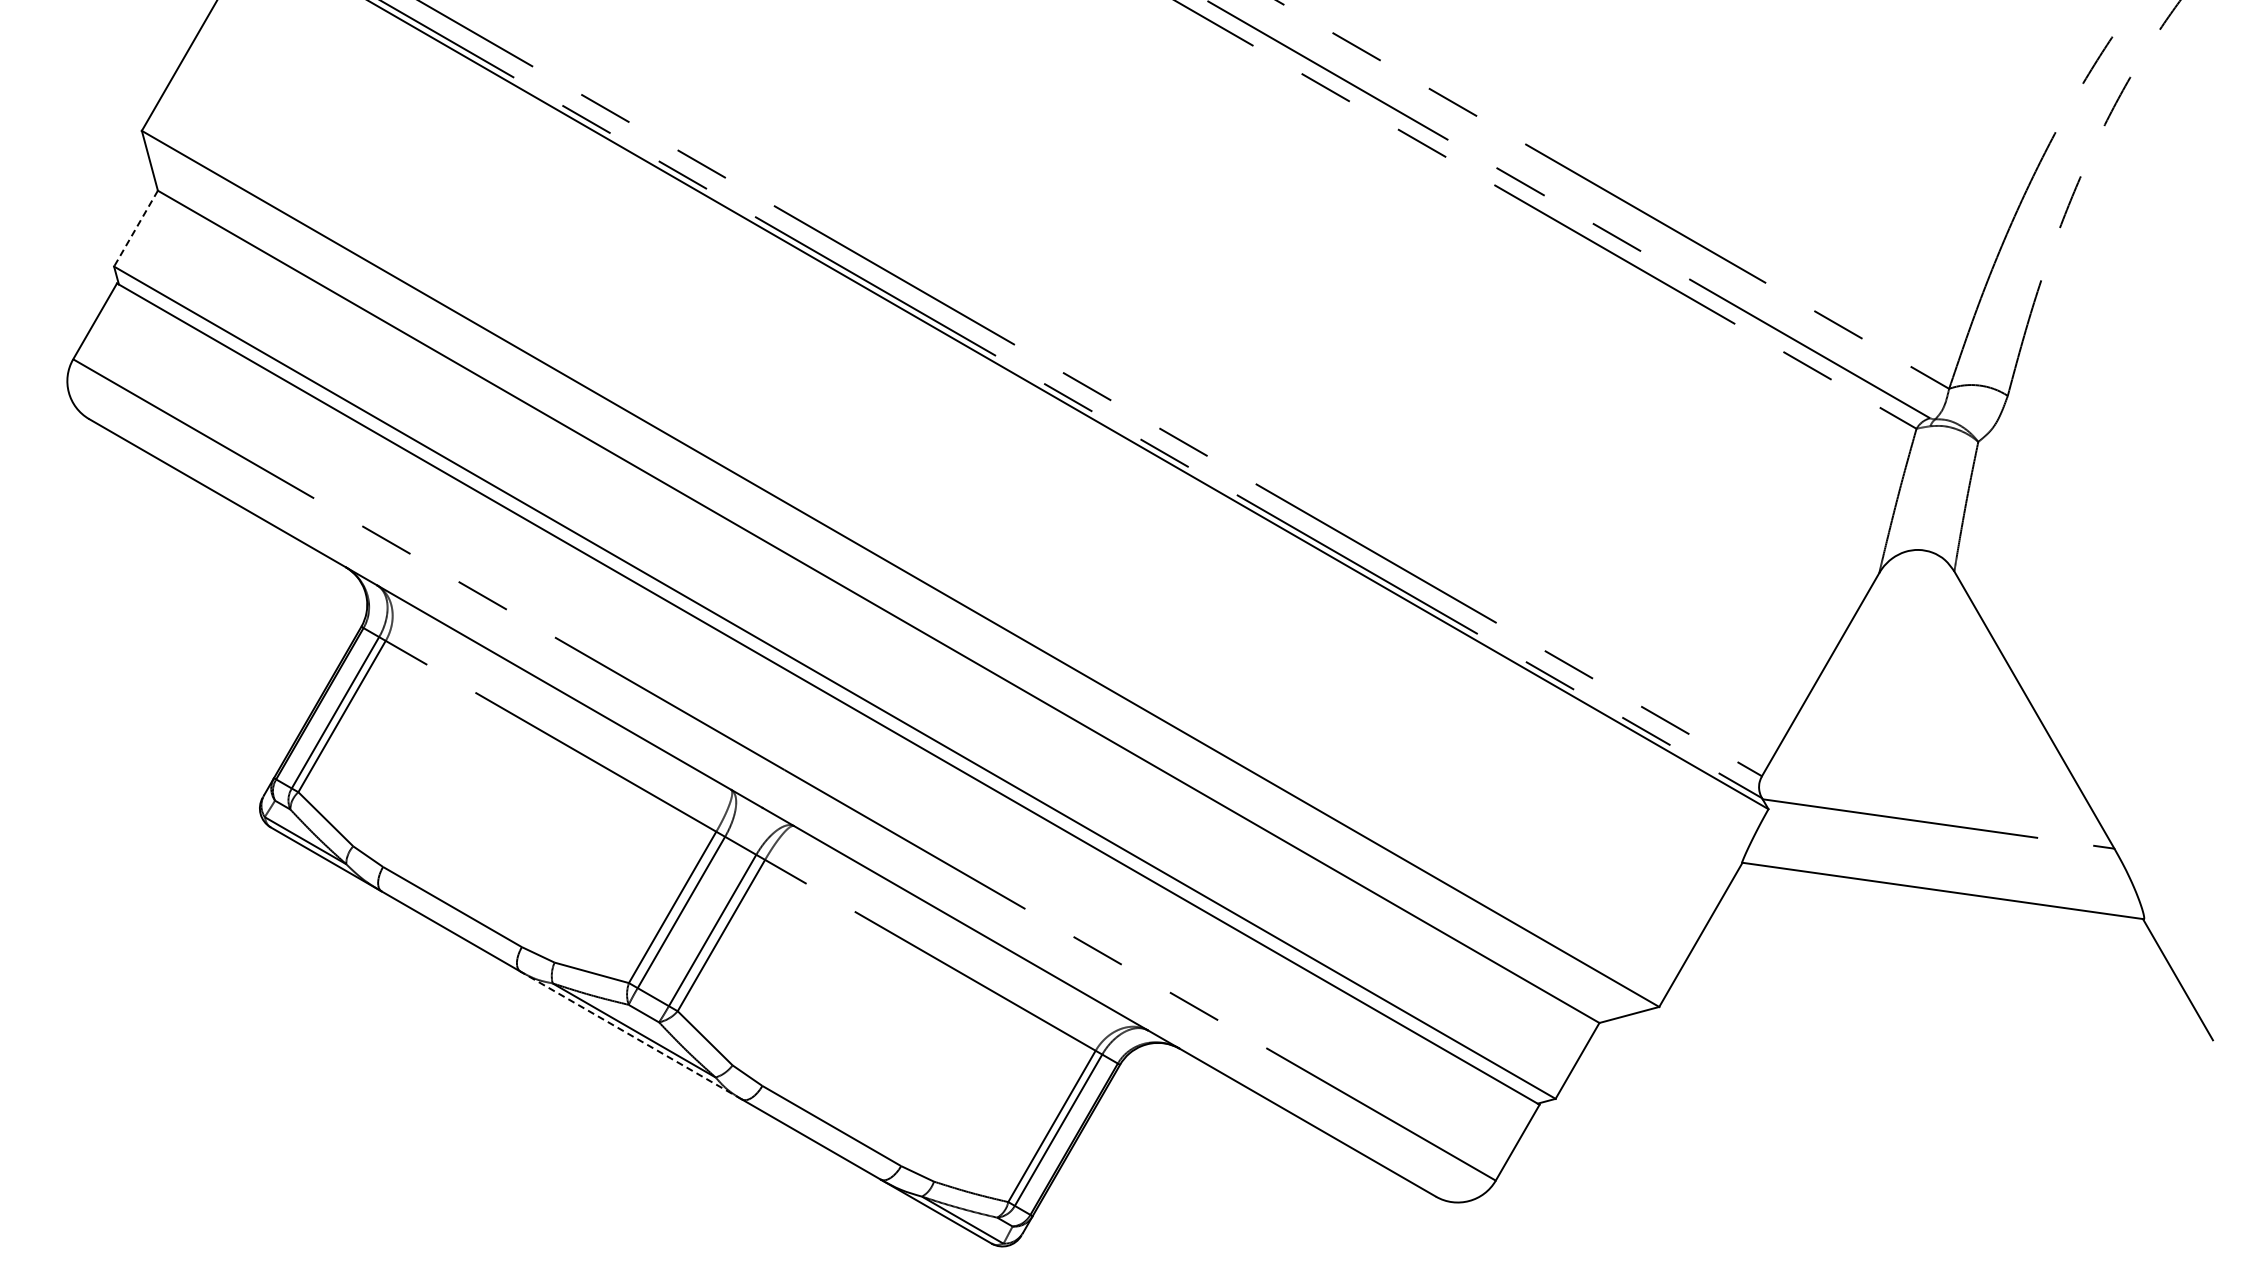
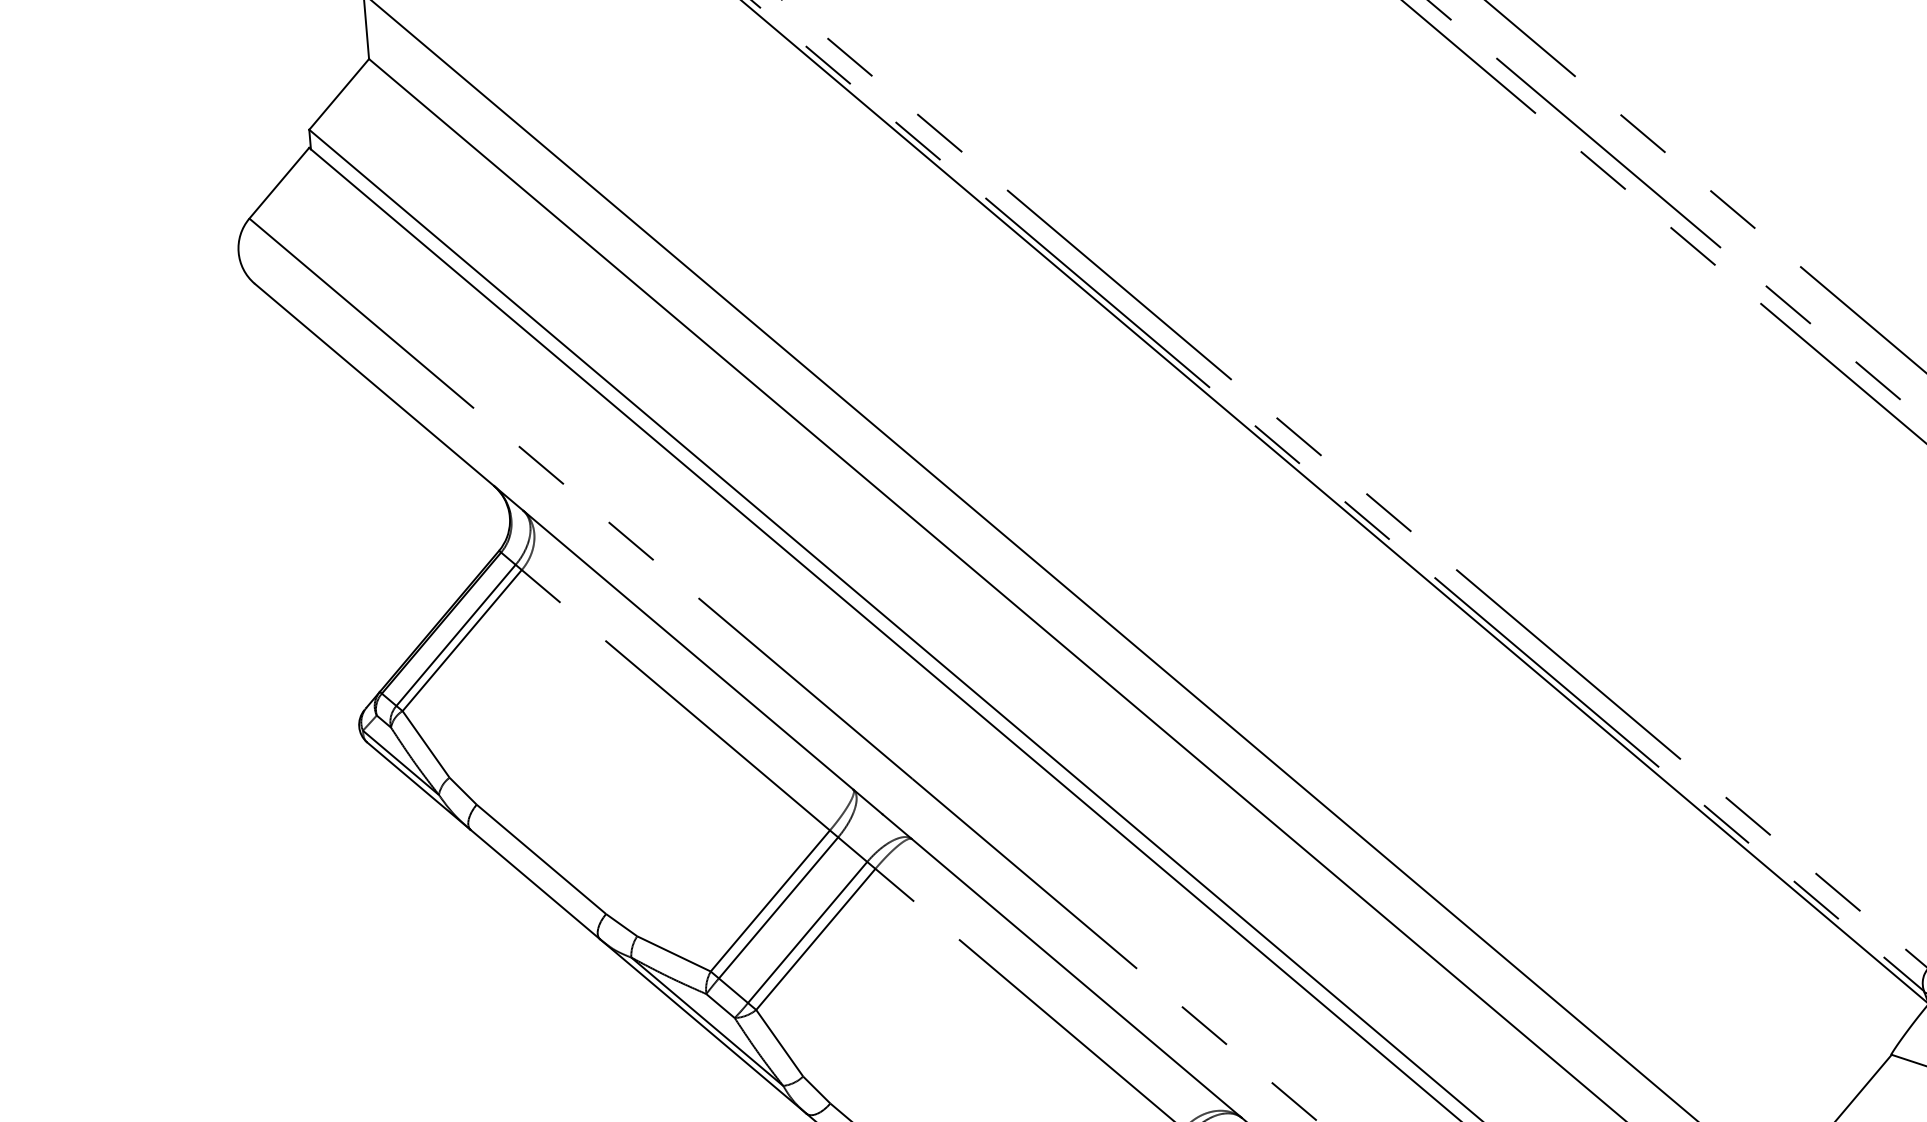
line: (136, 228) -> (339, 94), dashed -> solid
line: (631, 1035) -> (703, 1026), dashed -> solid

